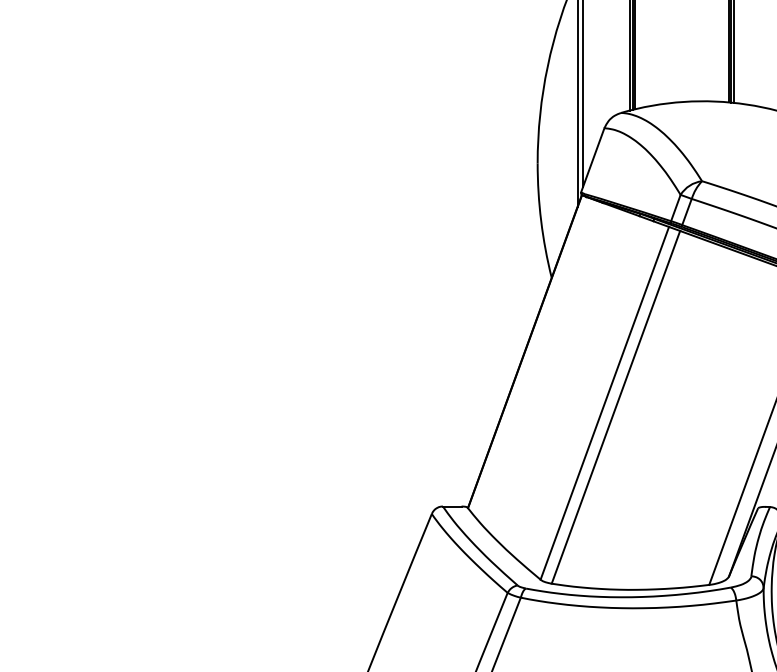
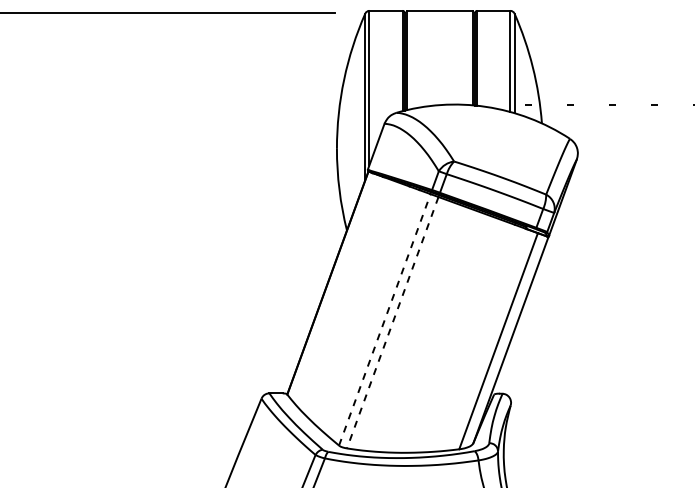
line: (604, 402) -> (384, 319), solid -> dashed
line: (615, 407) -> (392, 322), solid -> dashed

